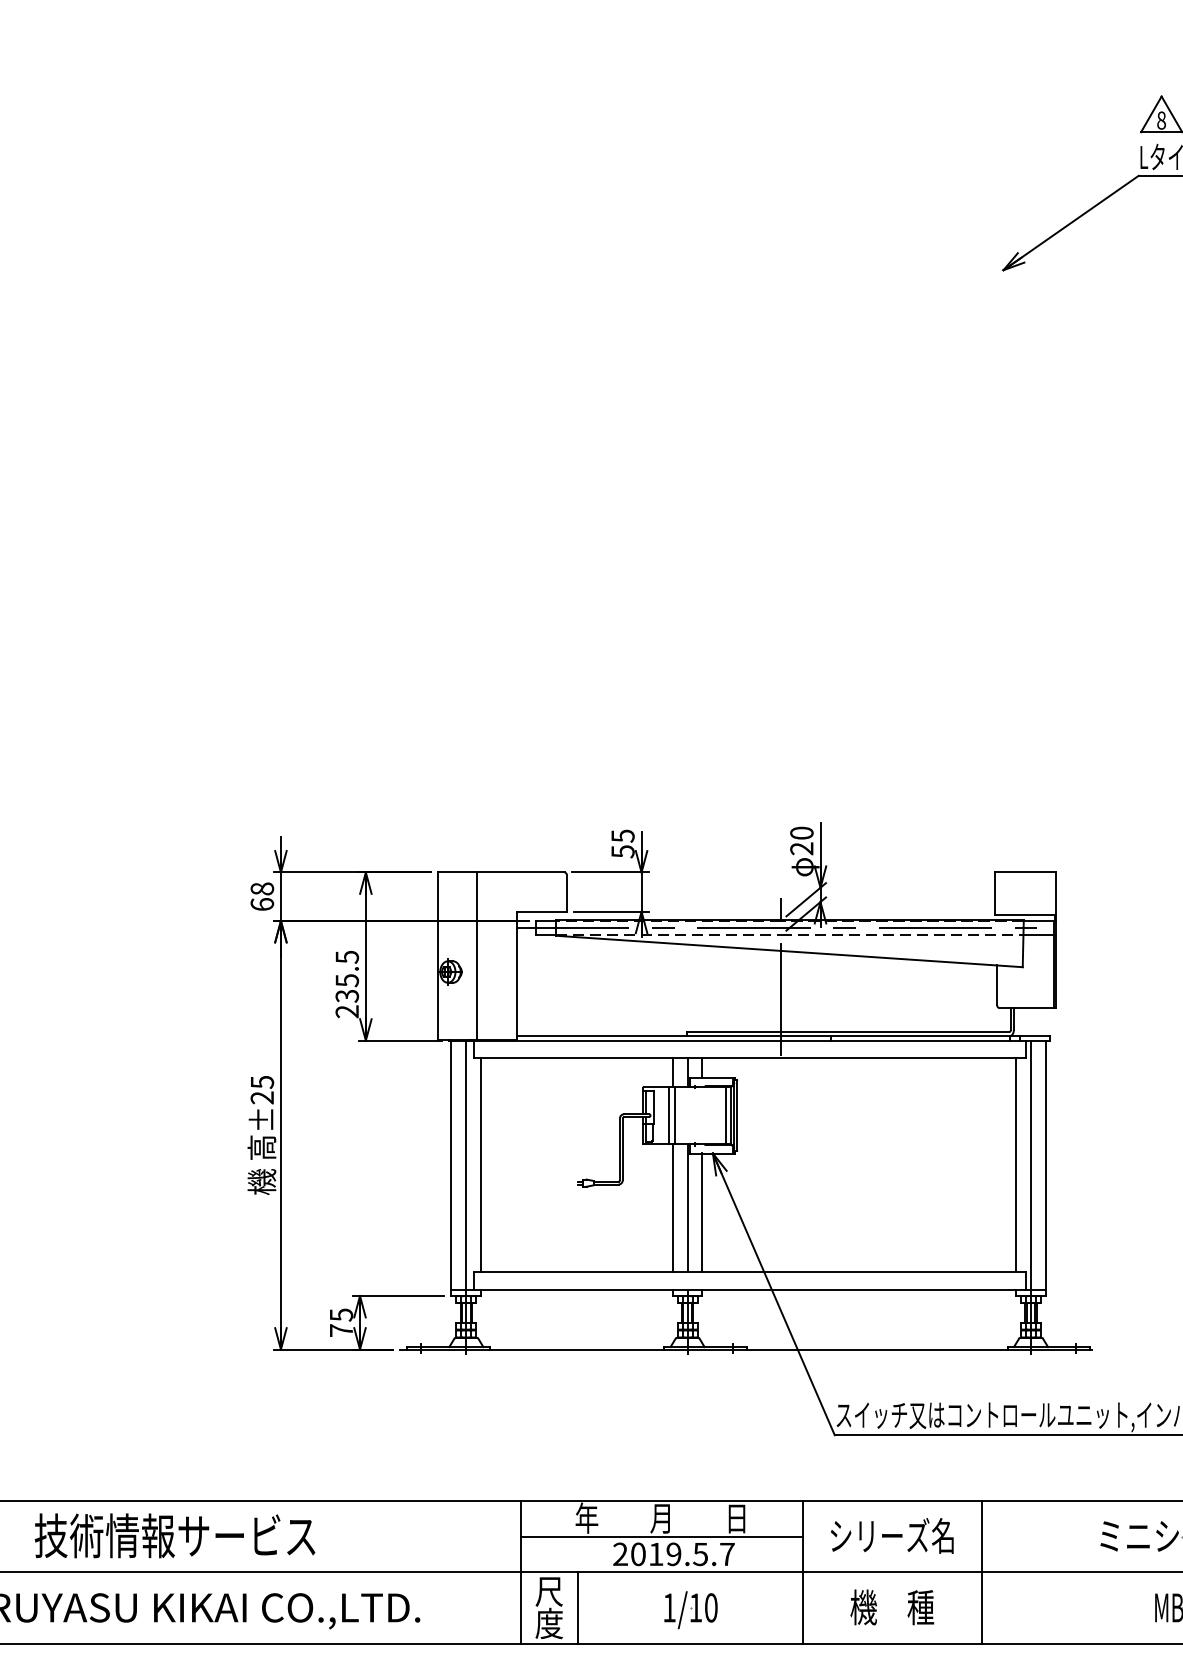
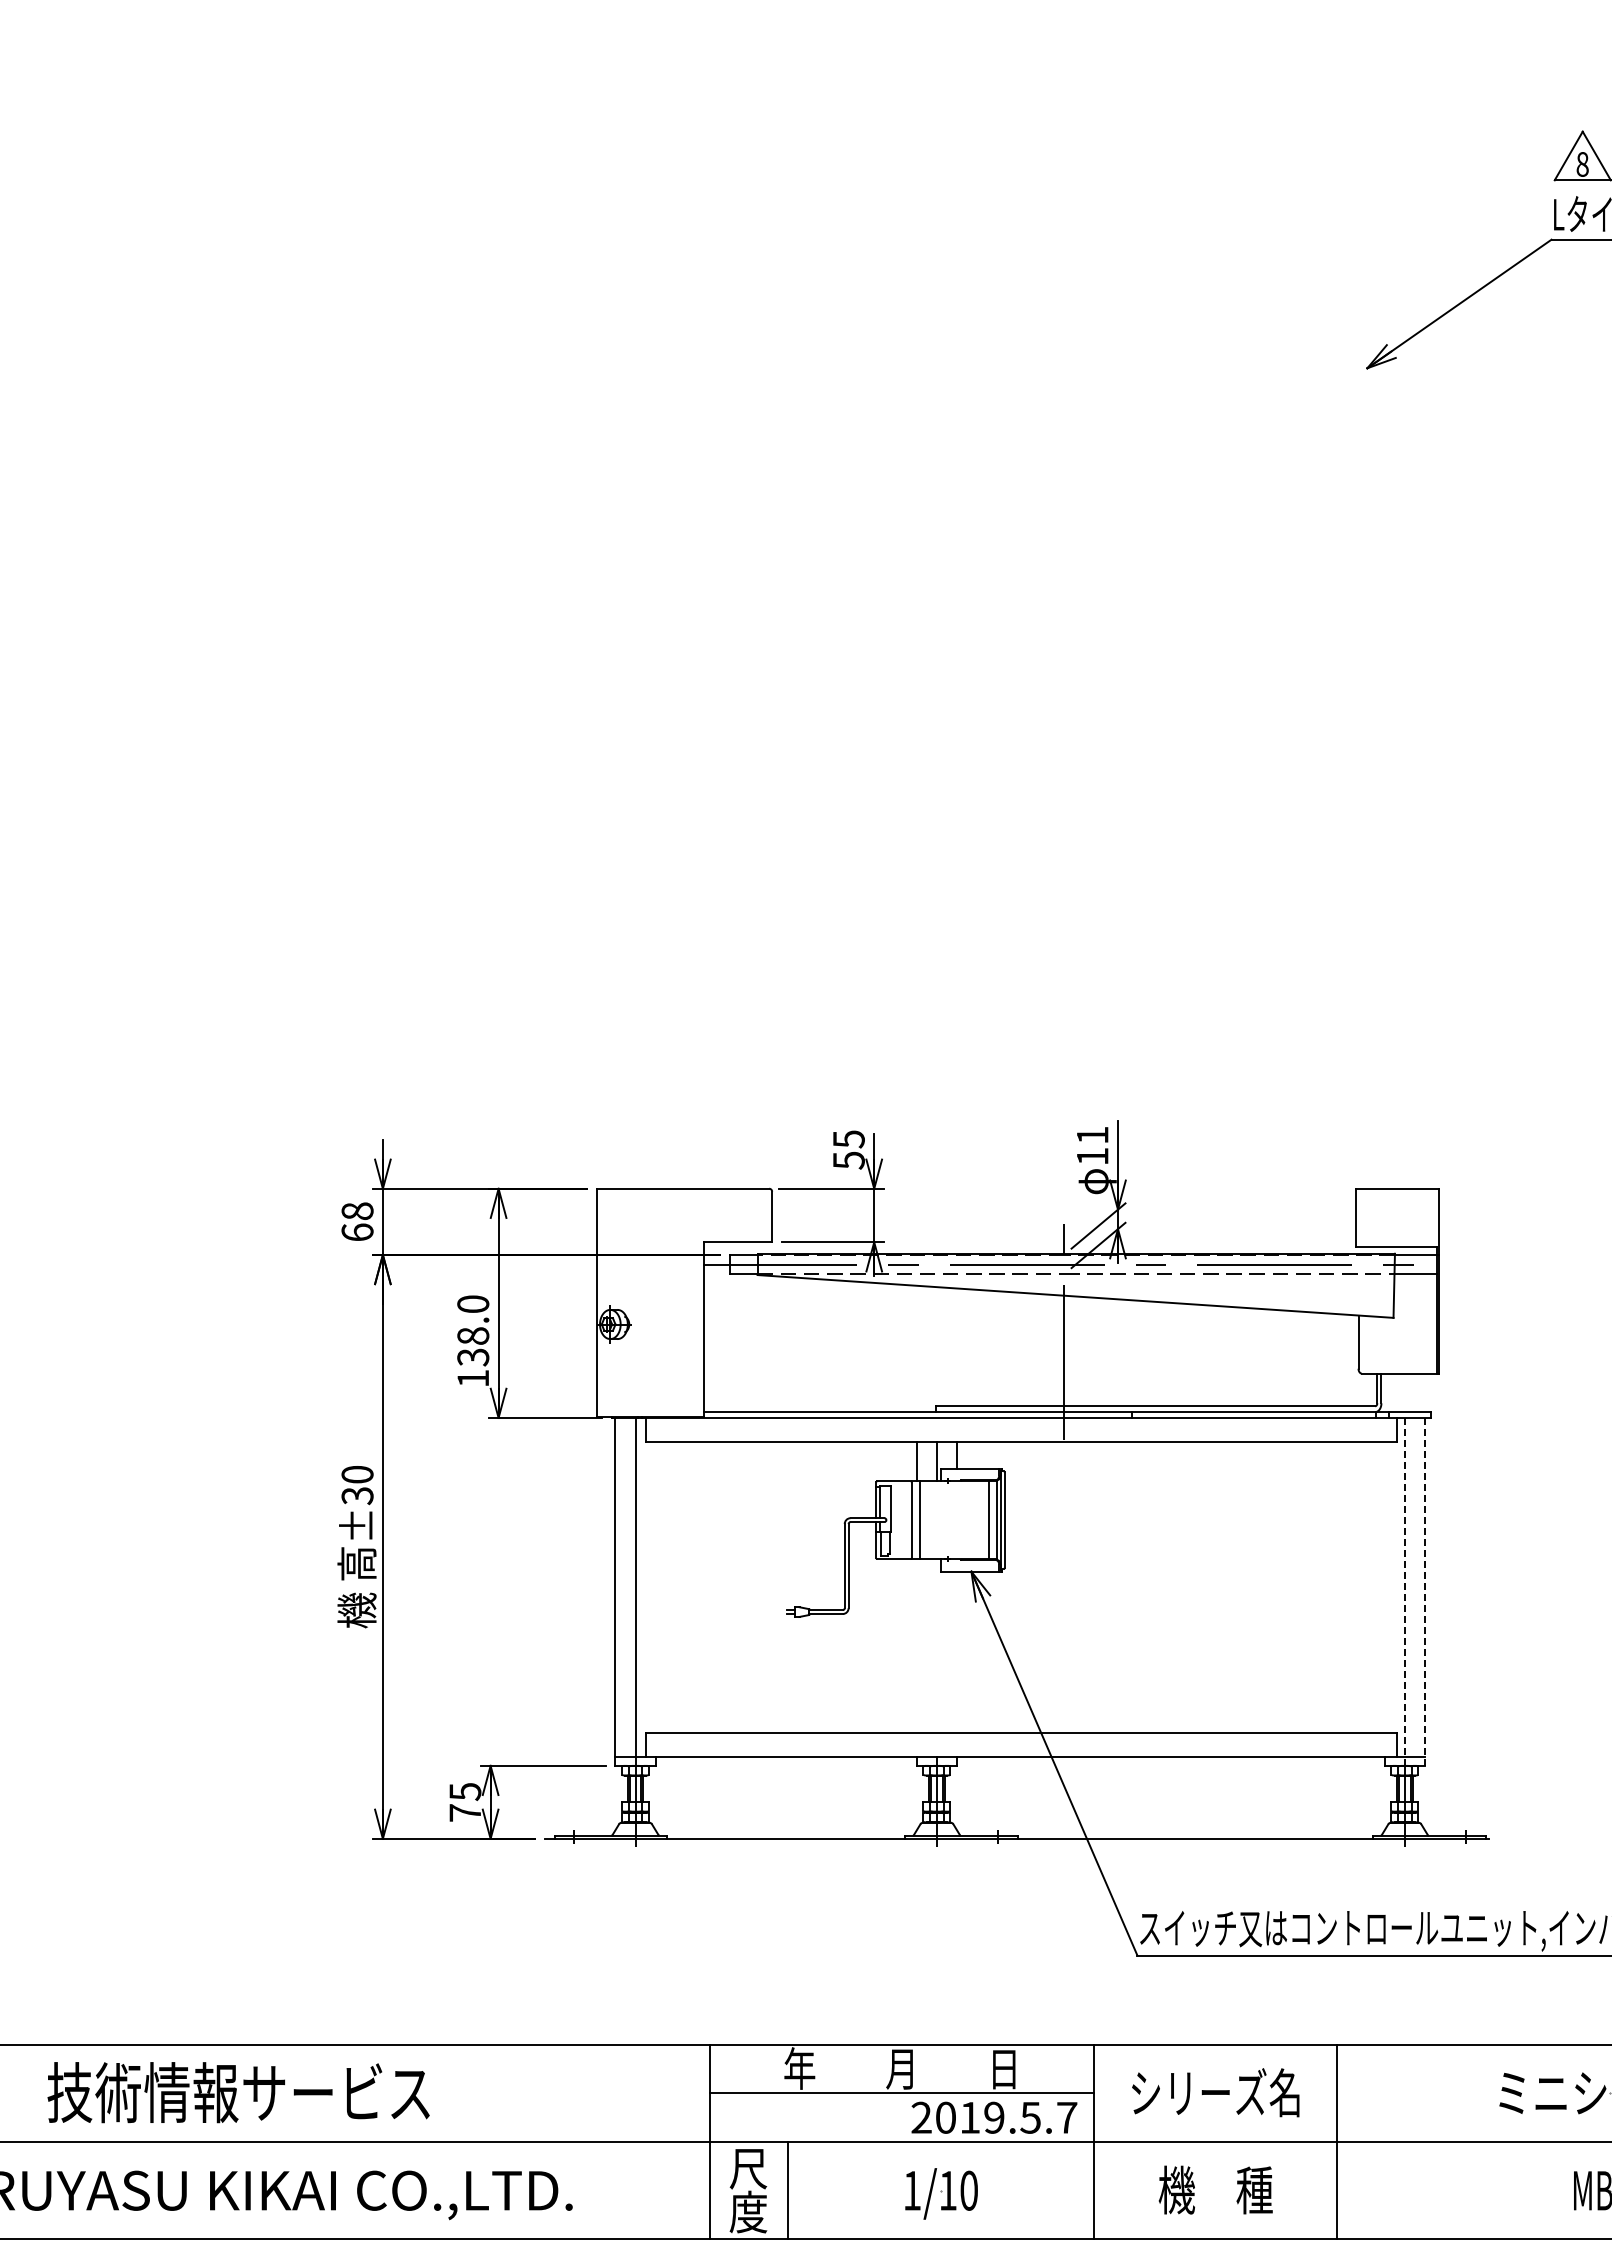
text: (801, 840) -> (1092, 1145), 20 -> 11
line: (477, 955) -> (650, 1302), removed
text: (347, 984) -> (473, 1341), 235.5 -> 138.0
text: (262, 1090) -> (357, 1485), ±25 -> ±30
line: (481, 1165) -> (655, 1587), removed
line: (1016, 1165) -> (1384, 1587), removed
line: (1030, 1168) -> (1404, 1591), solid -> dashed
line: (1046, 1168) -> (1425, 1591), solid -> dashed
line: (672, 1207) -> (916, 1645), removed
line: (687, 1207) -> (936, 1645), removed
line: (702, 1212) -> (957, 1651), removed
text: (674, 1554) -> (994, 2117), moved

